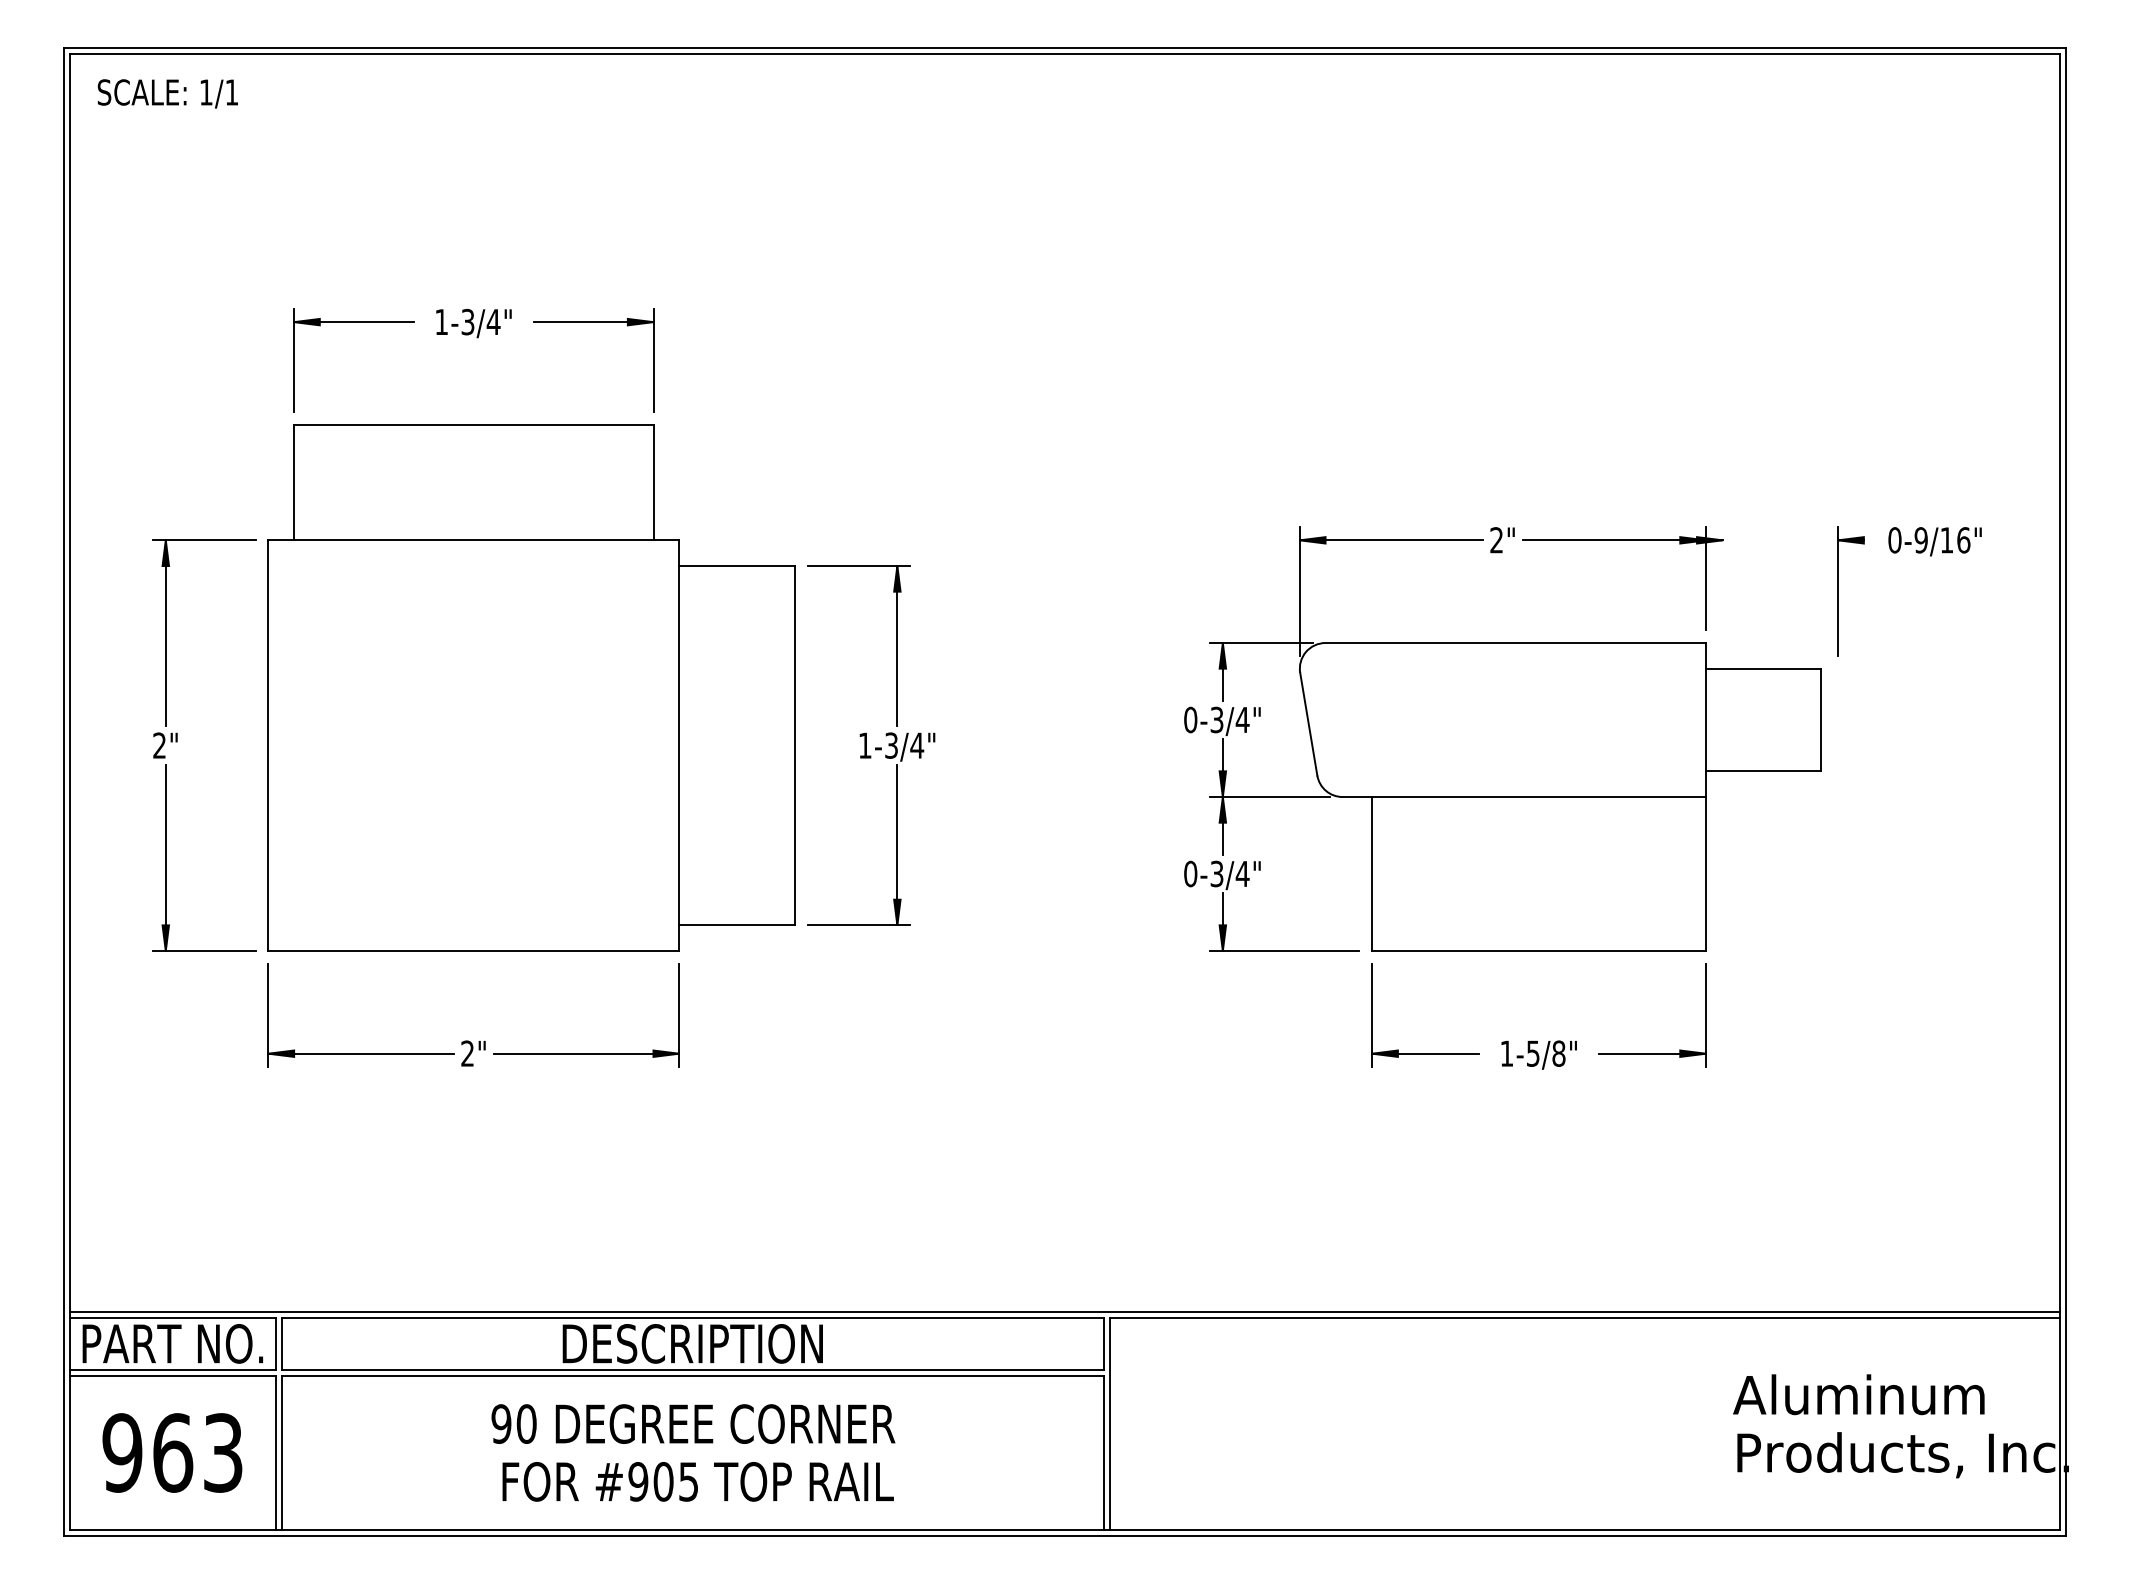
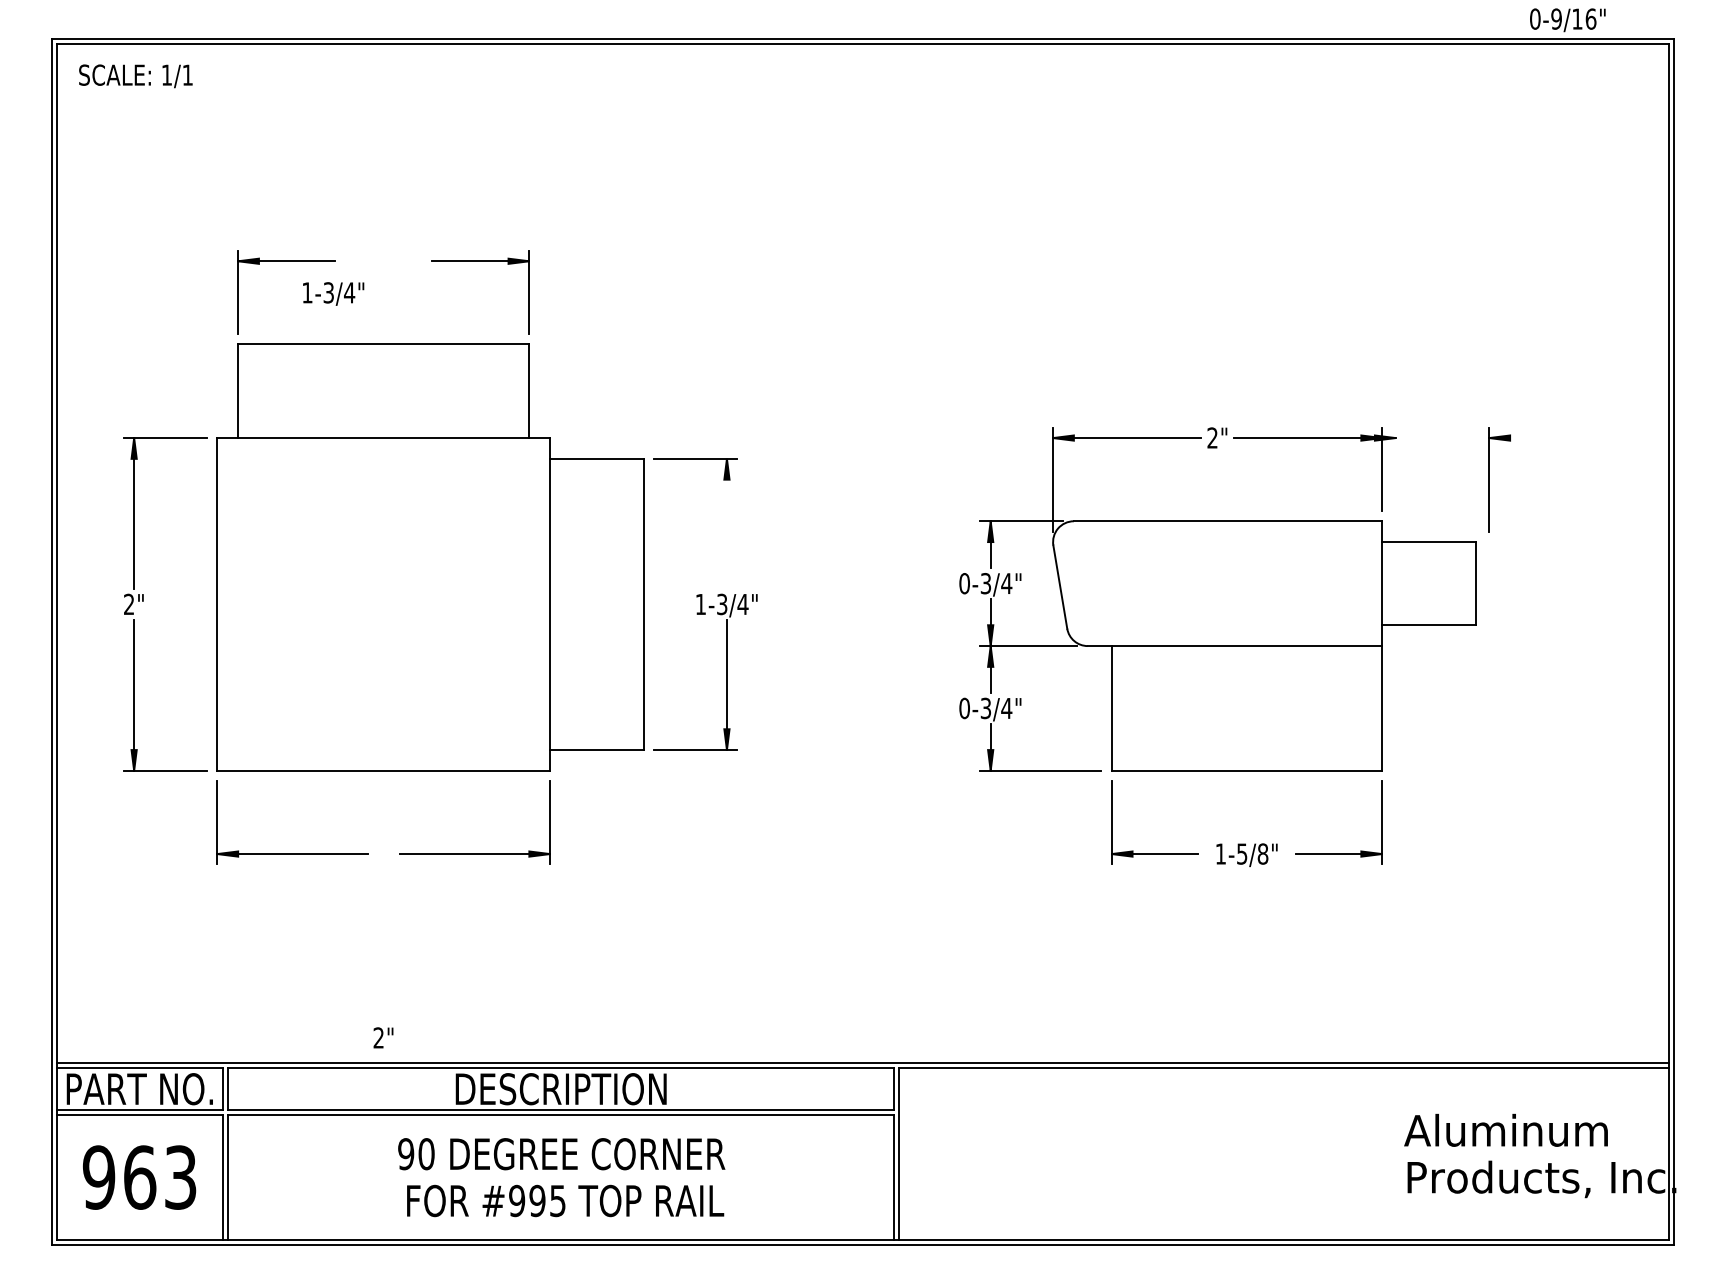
text: (473, 323) -> (333, 293), moved
text: (1934, 541) -> (1567, 20), moved
line: (897, 646) -> (727, 524), removed
text: (473, 1053) -> (383, 1037), moved
text: (663, 1481) -> (537, 1200), #905 -> #995

